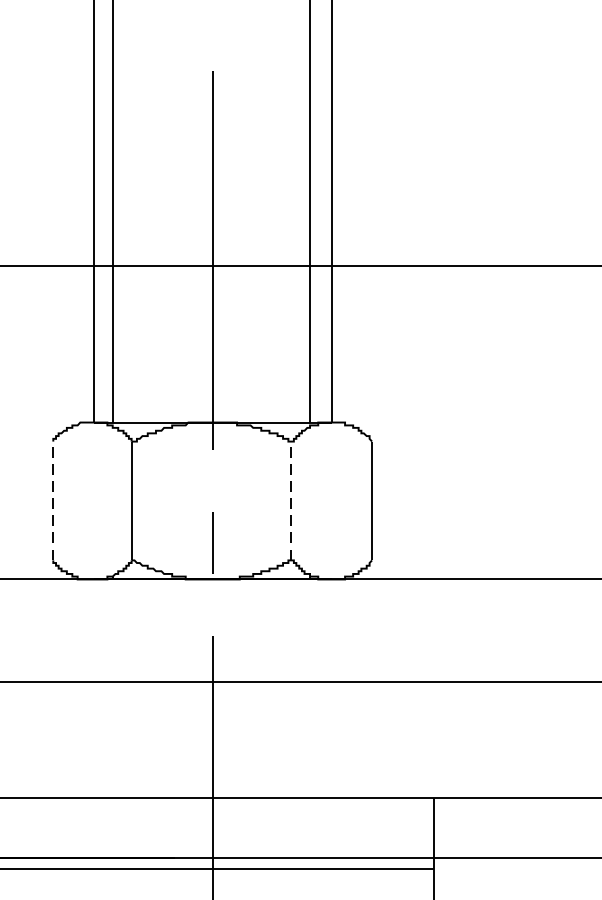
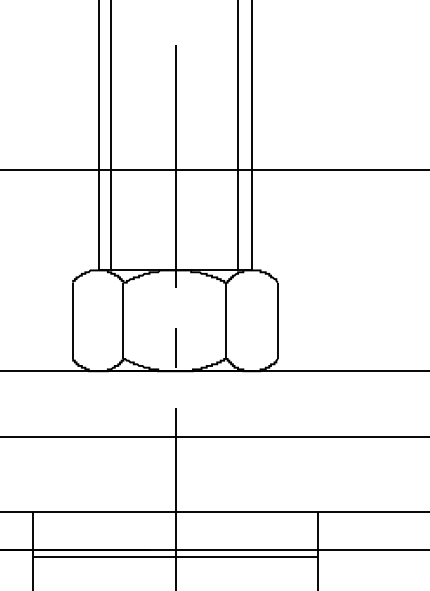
line: (53, 500) -> (73, 320), dashed -> solid
line: (290, 500) -> (225, 320), dashed -> solid

